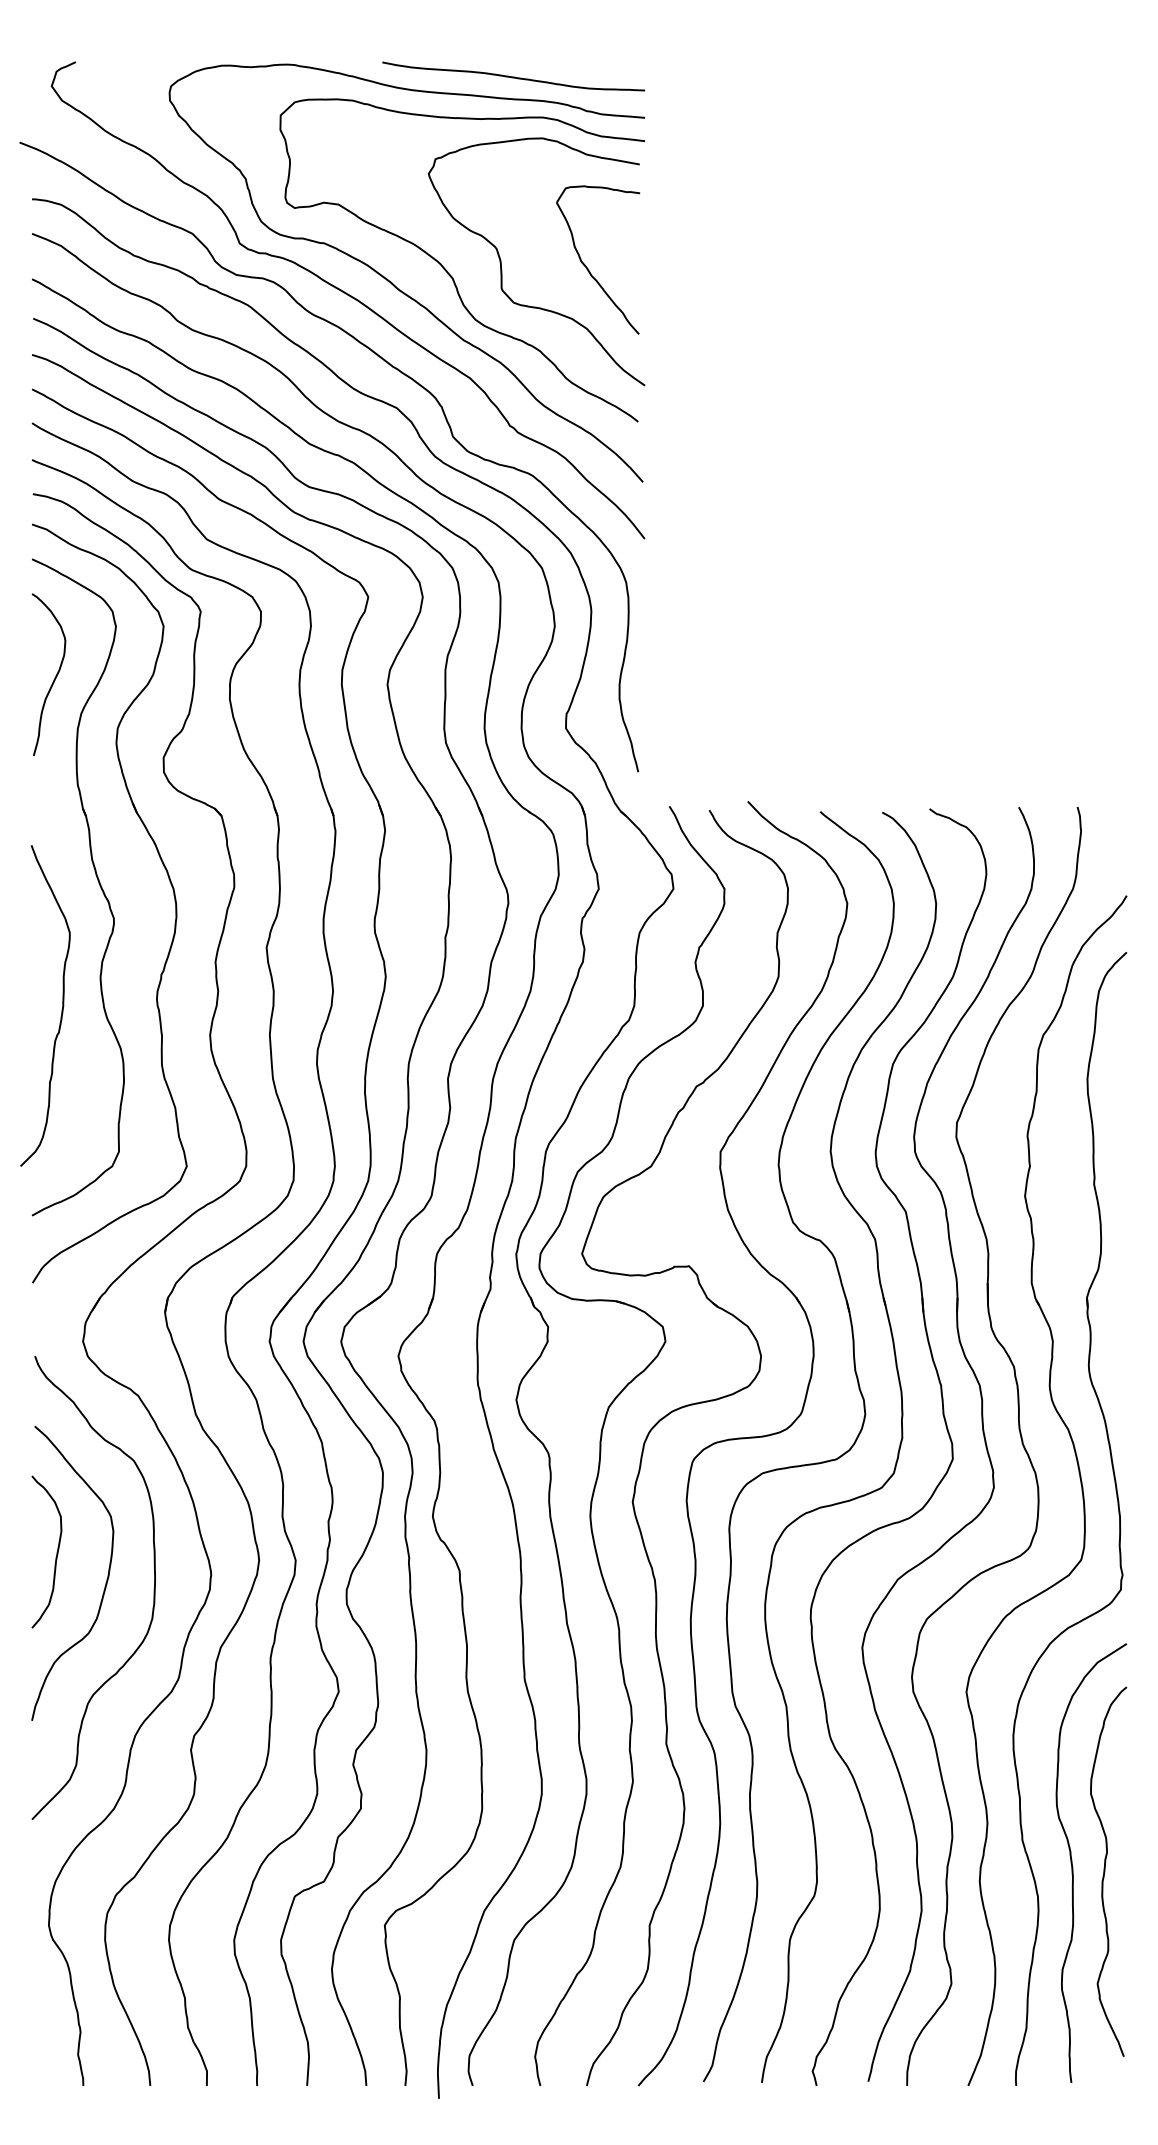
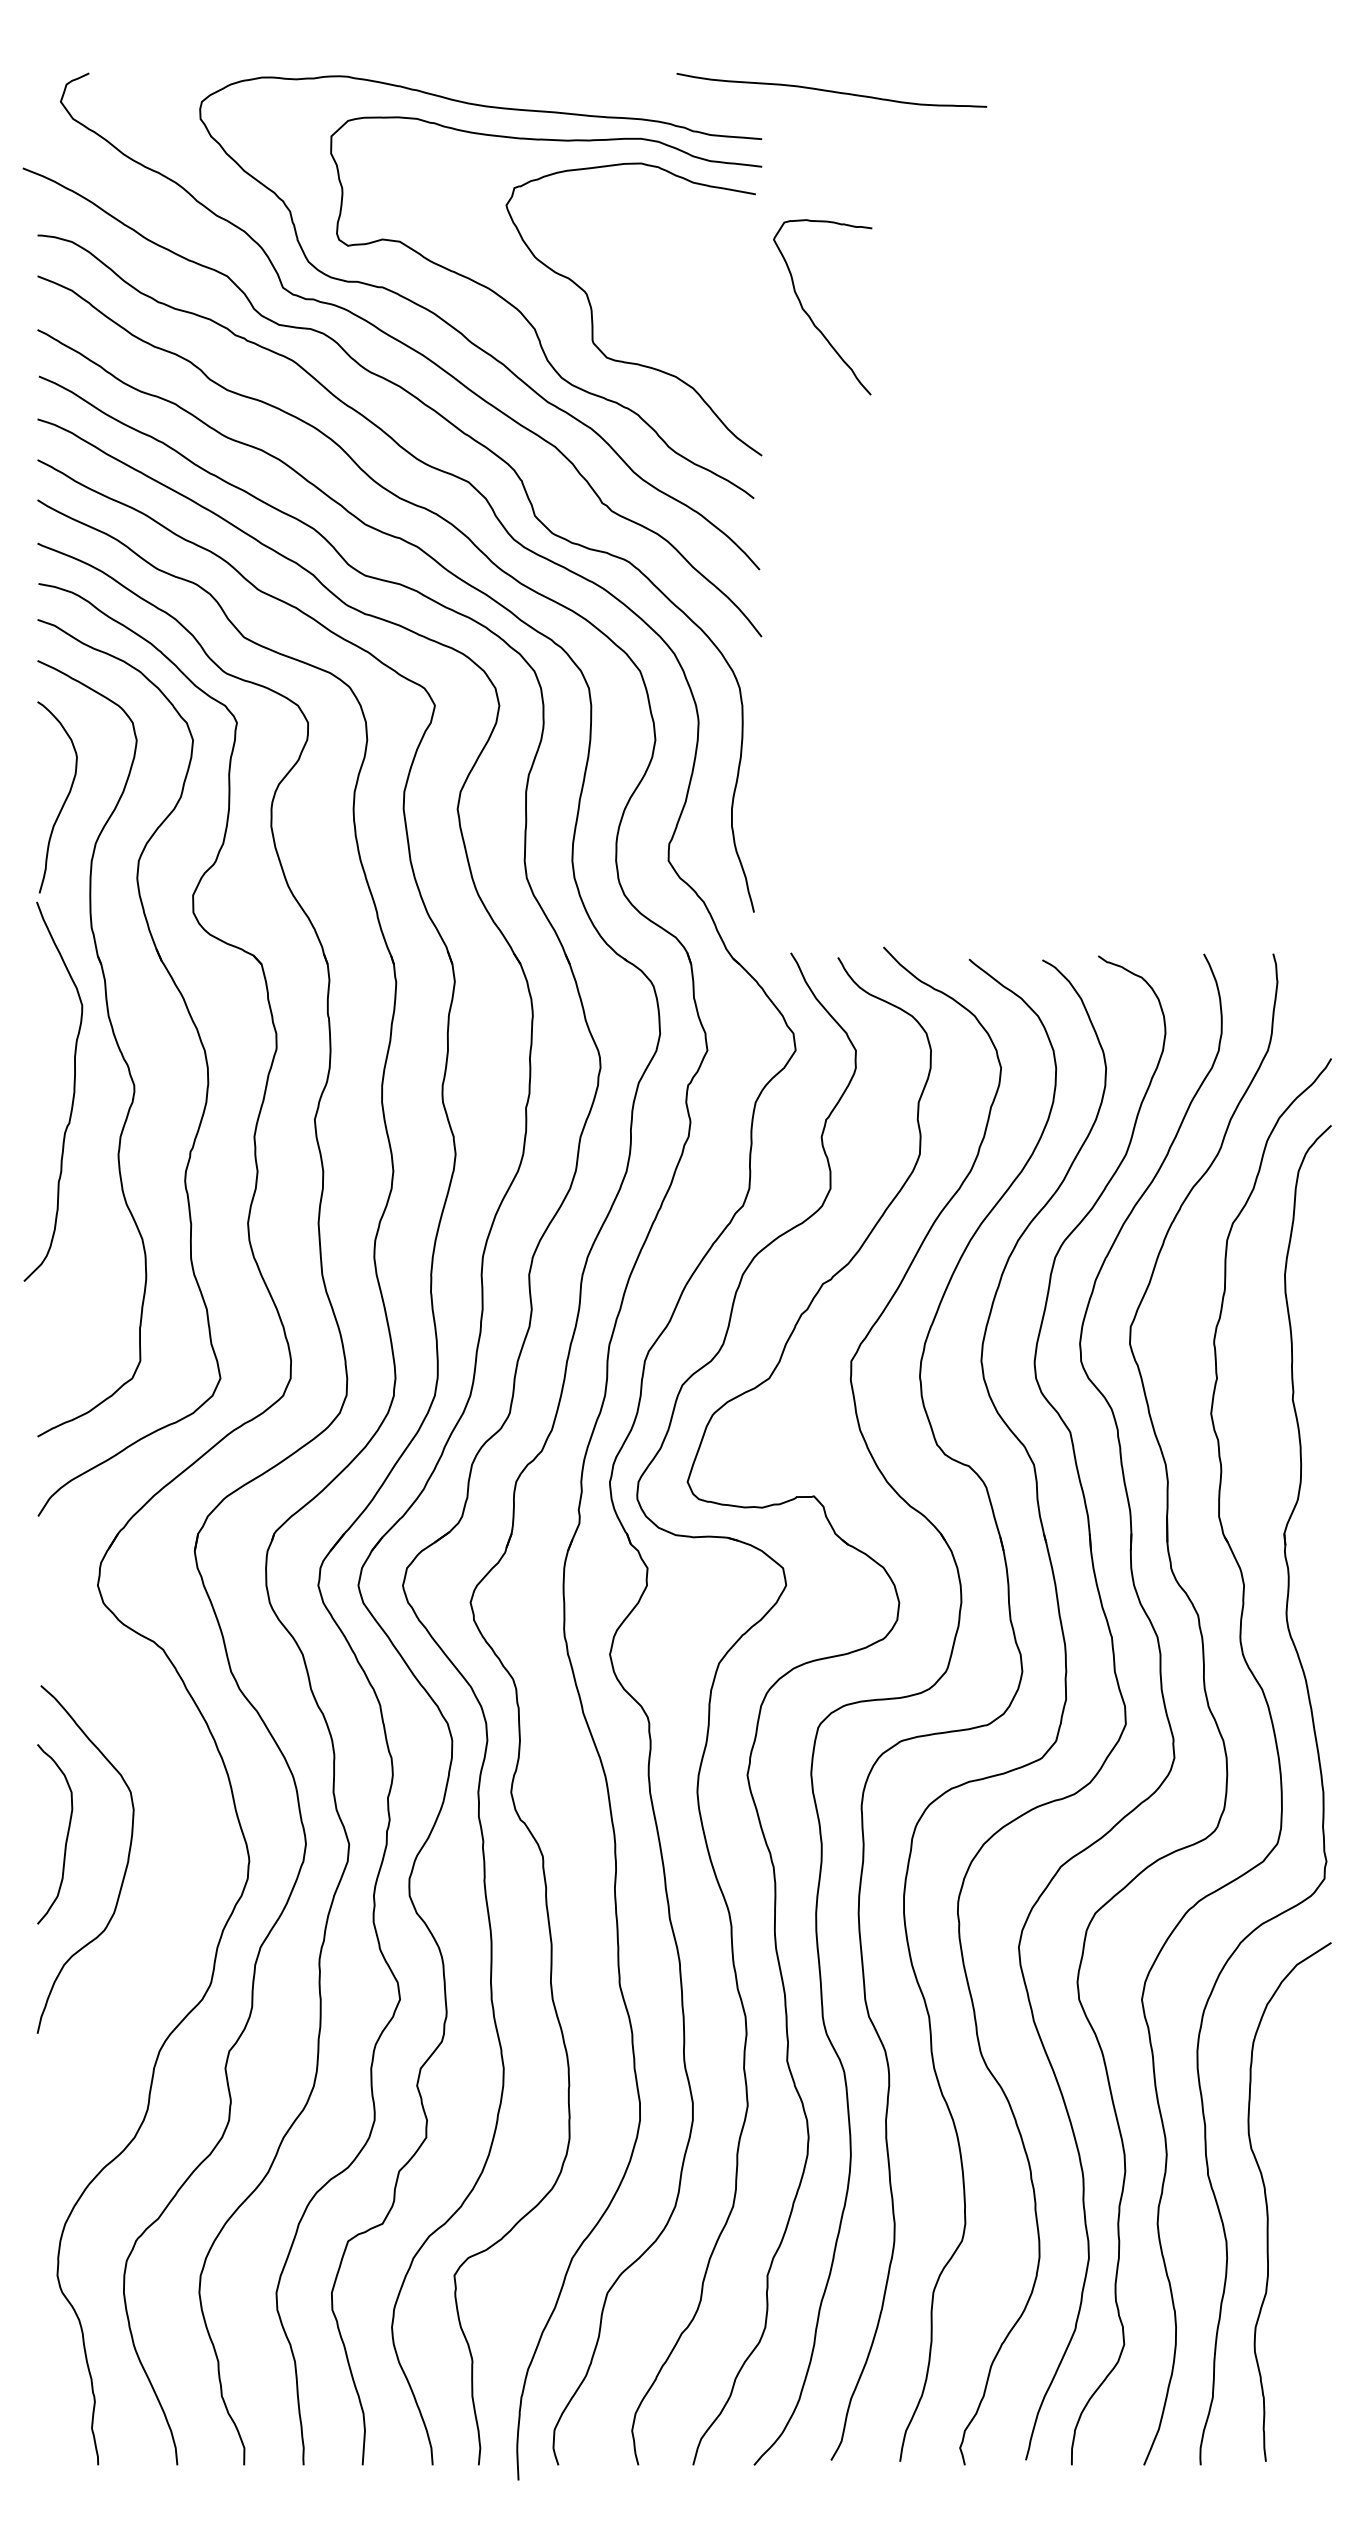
curve: (513, 76) -> (831, 90), moved
curve: (587, 267) -> (810, 316), moved
curve: (61, 1009) -> (72, 1096), moved
curve: (153, 1587) -> (181, 1876), removed
curve: (1105, 1869) -> (1306, 2209), removed

